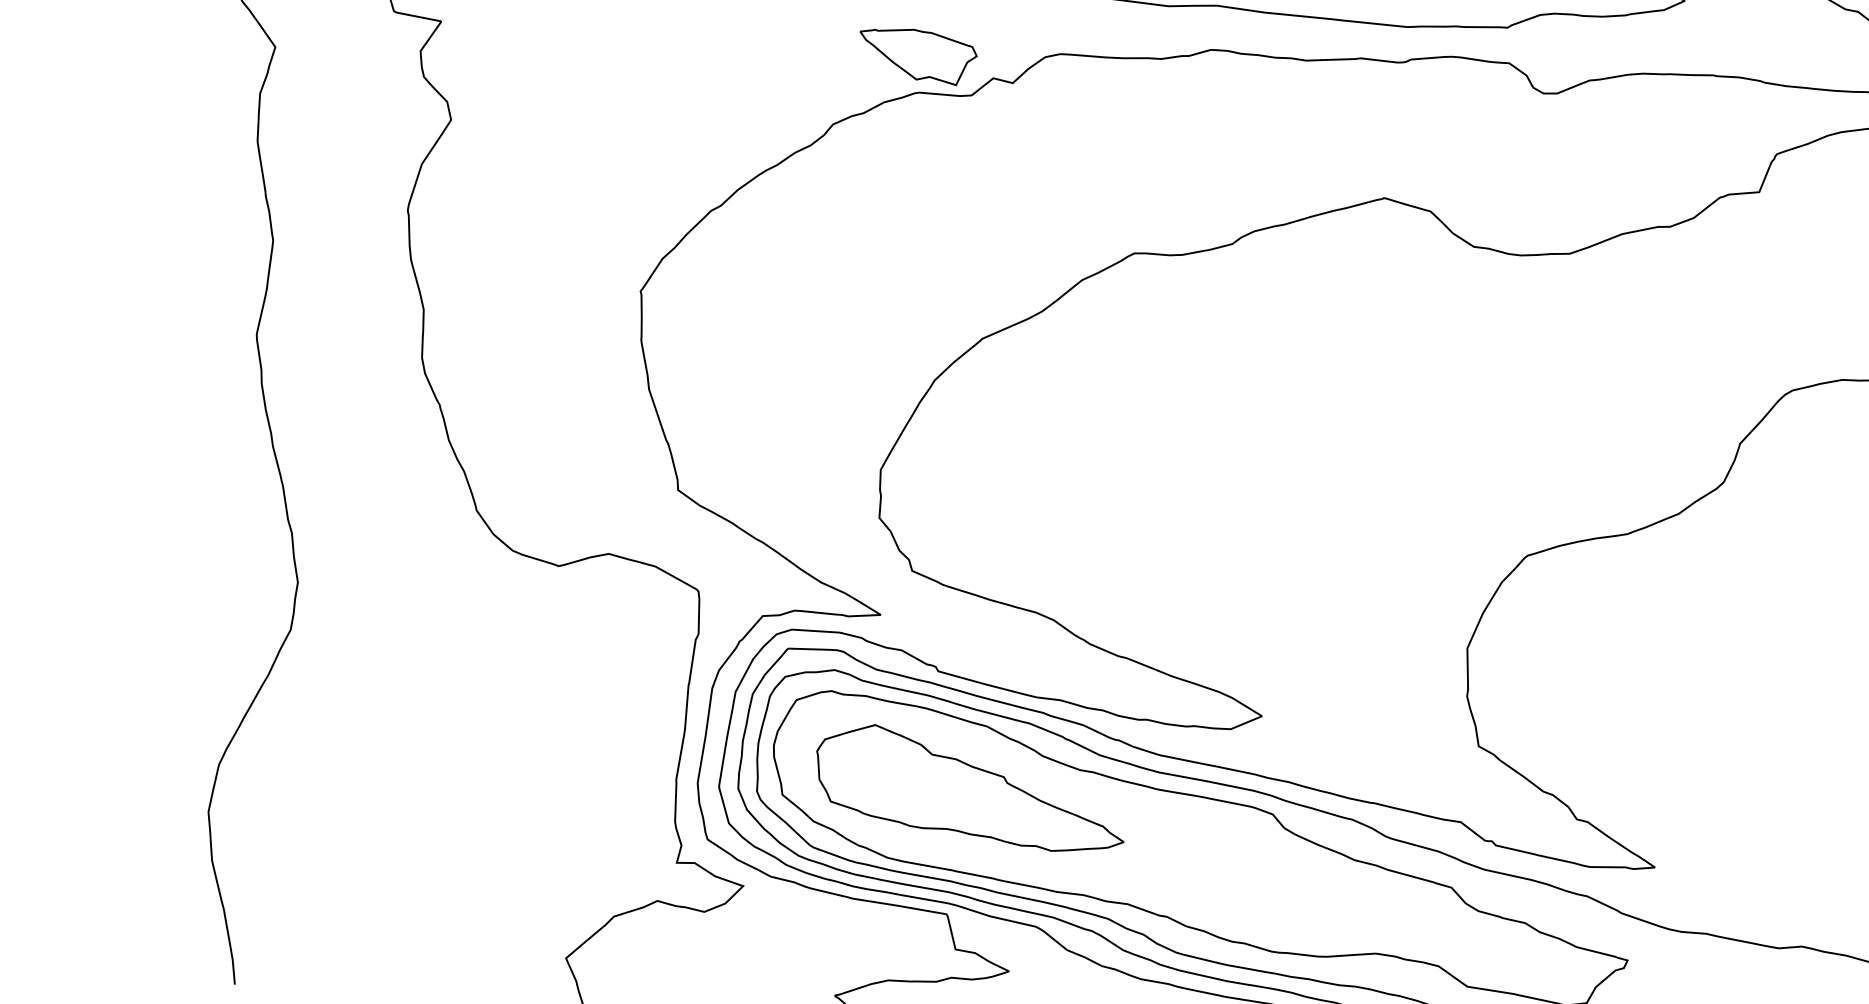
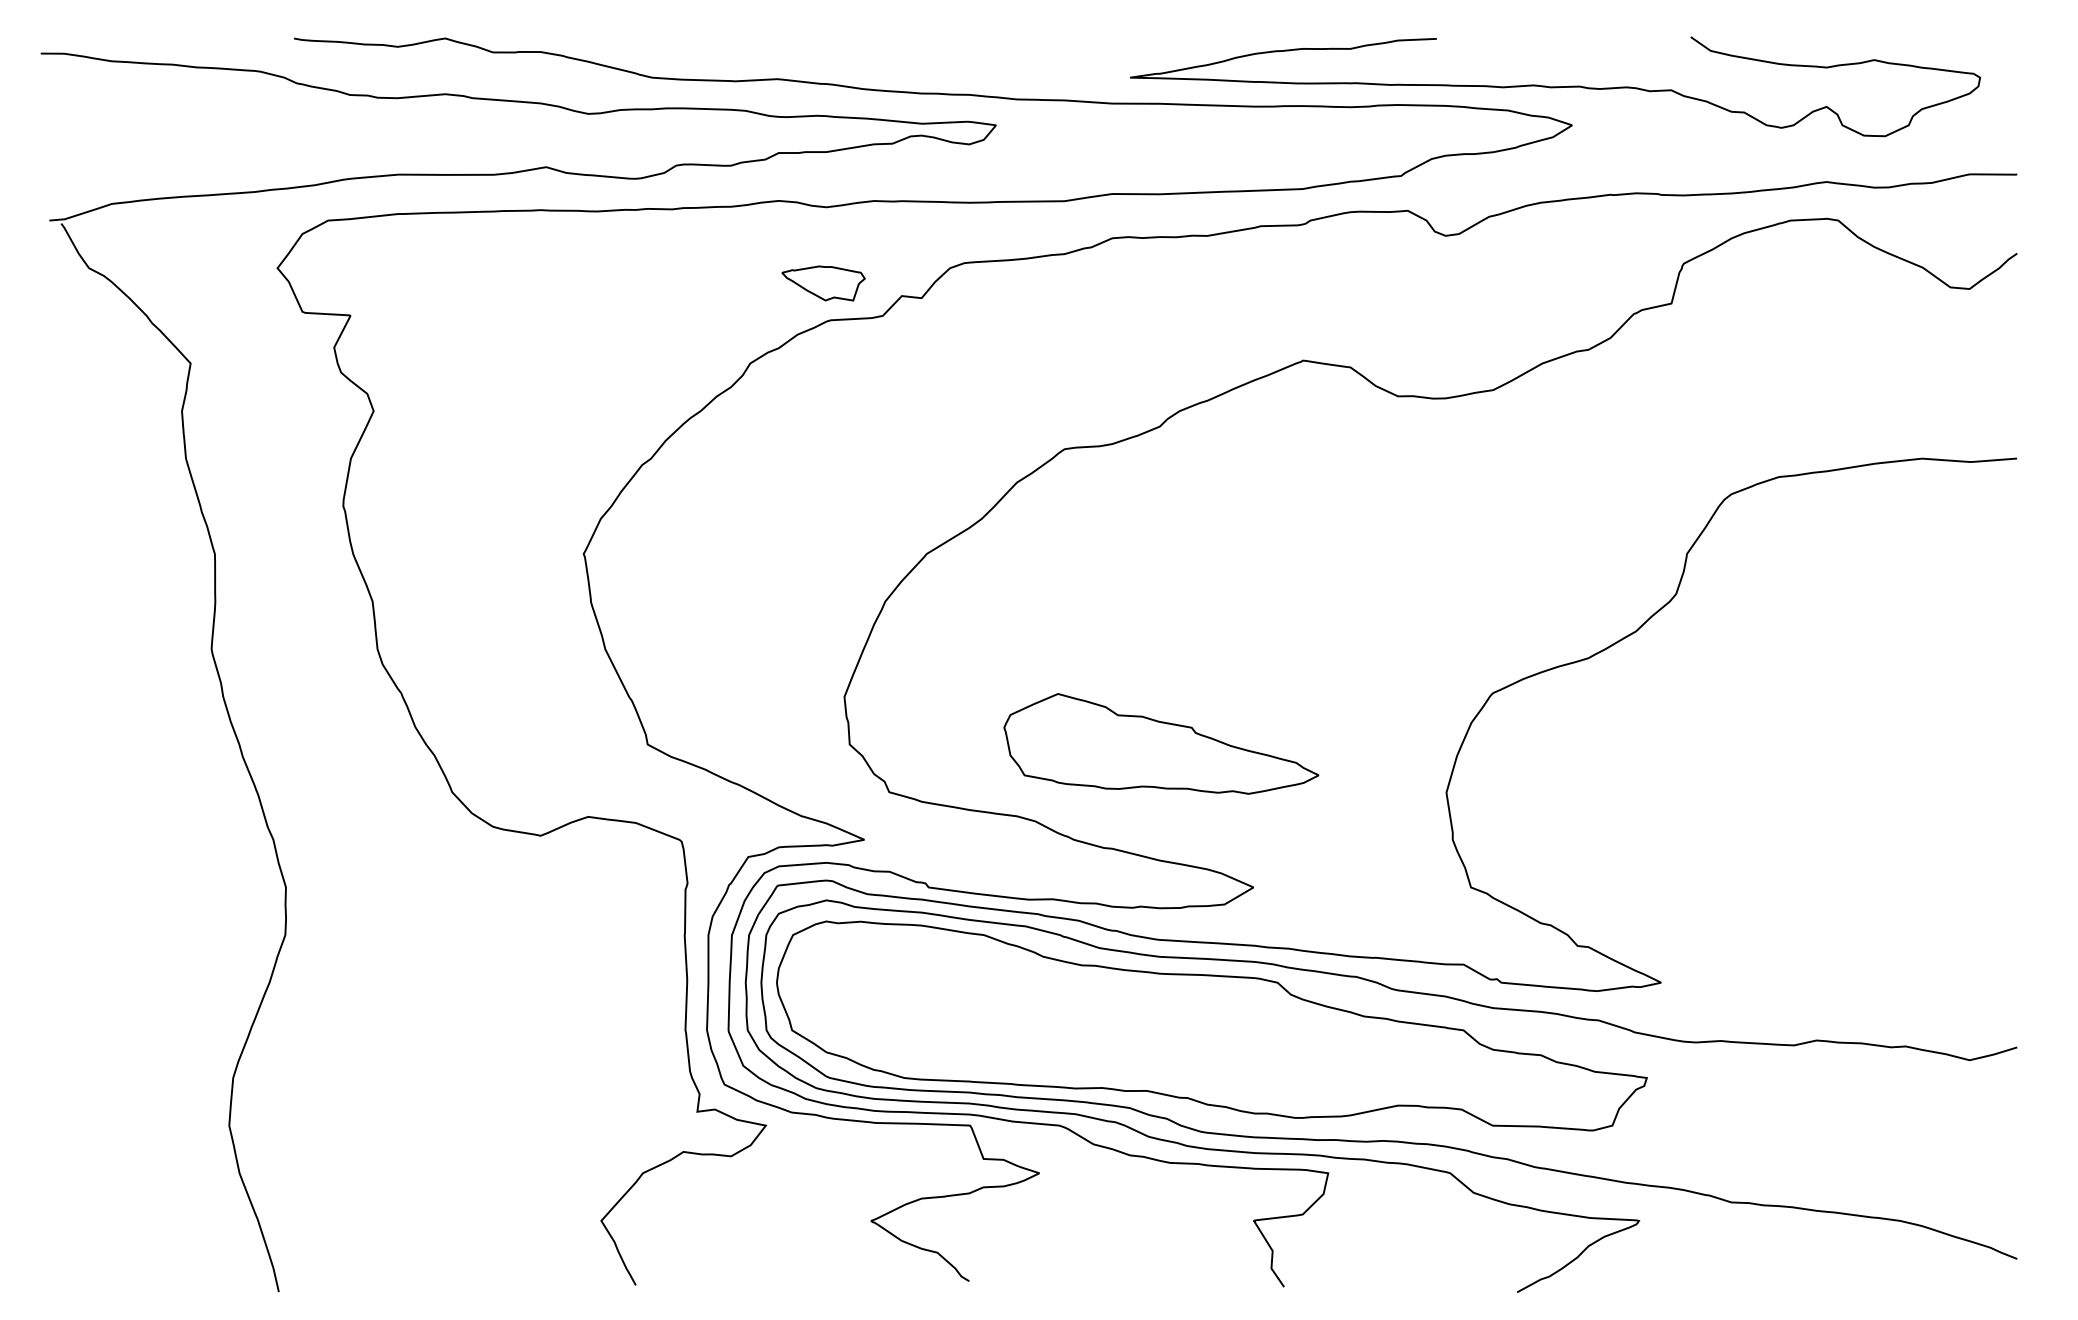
part: (917, 54) -> (823, 283), size x0.7
part: (971, 788) -> (1161, 743), moved

